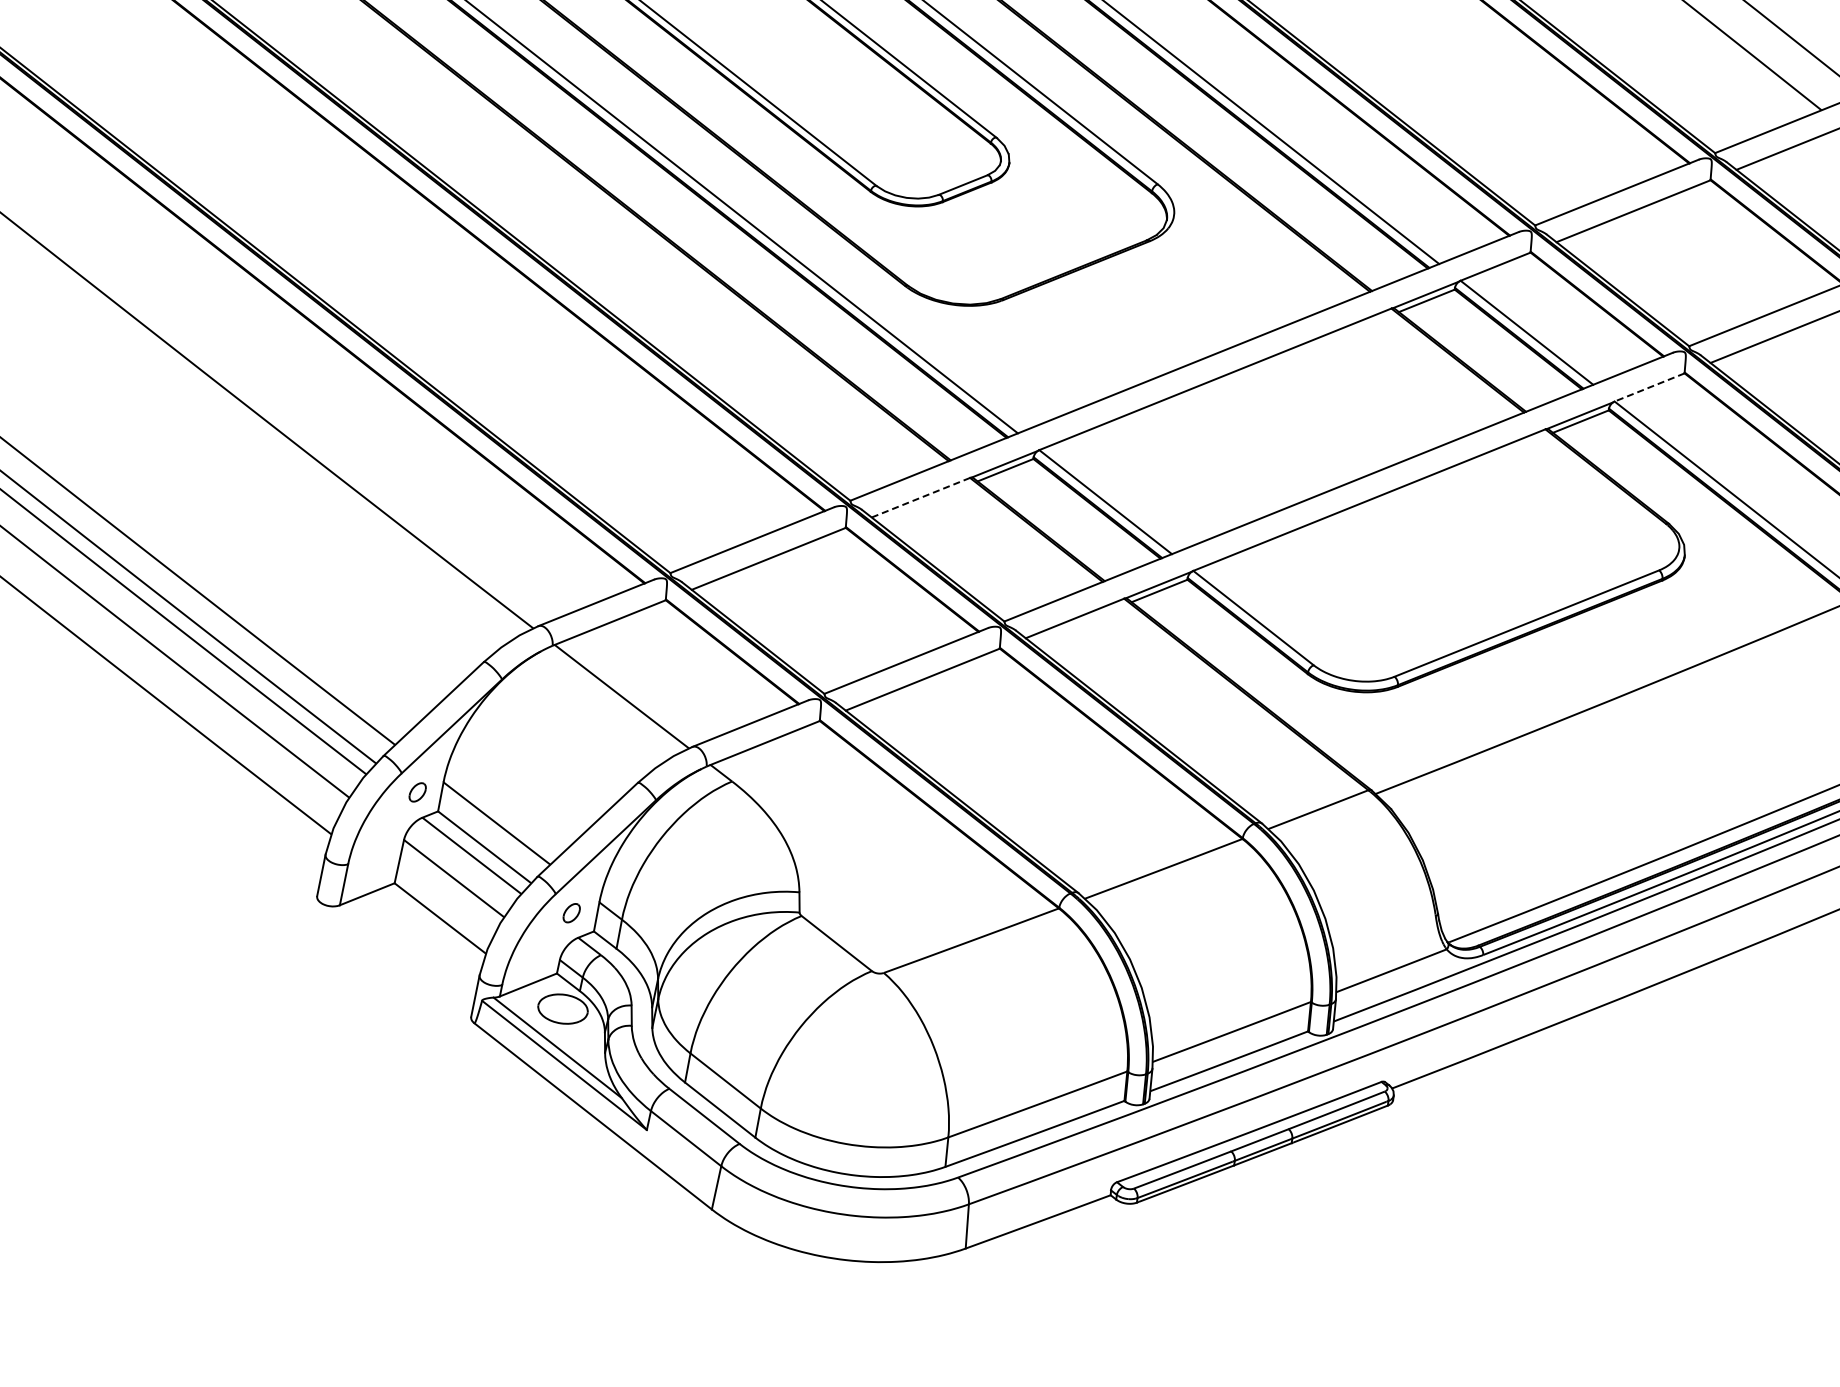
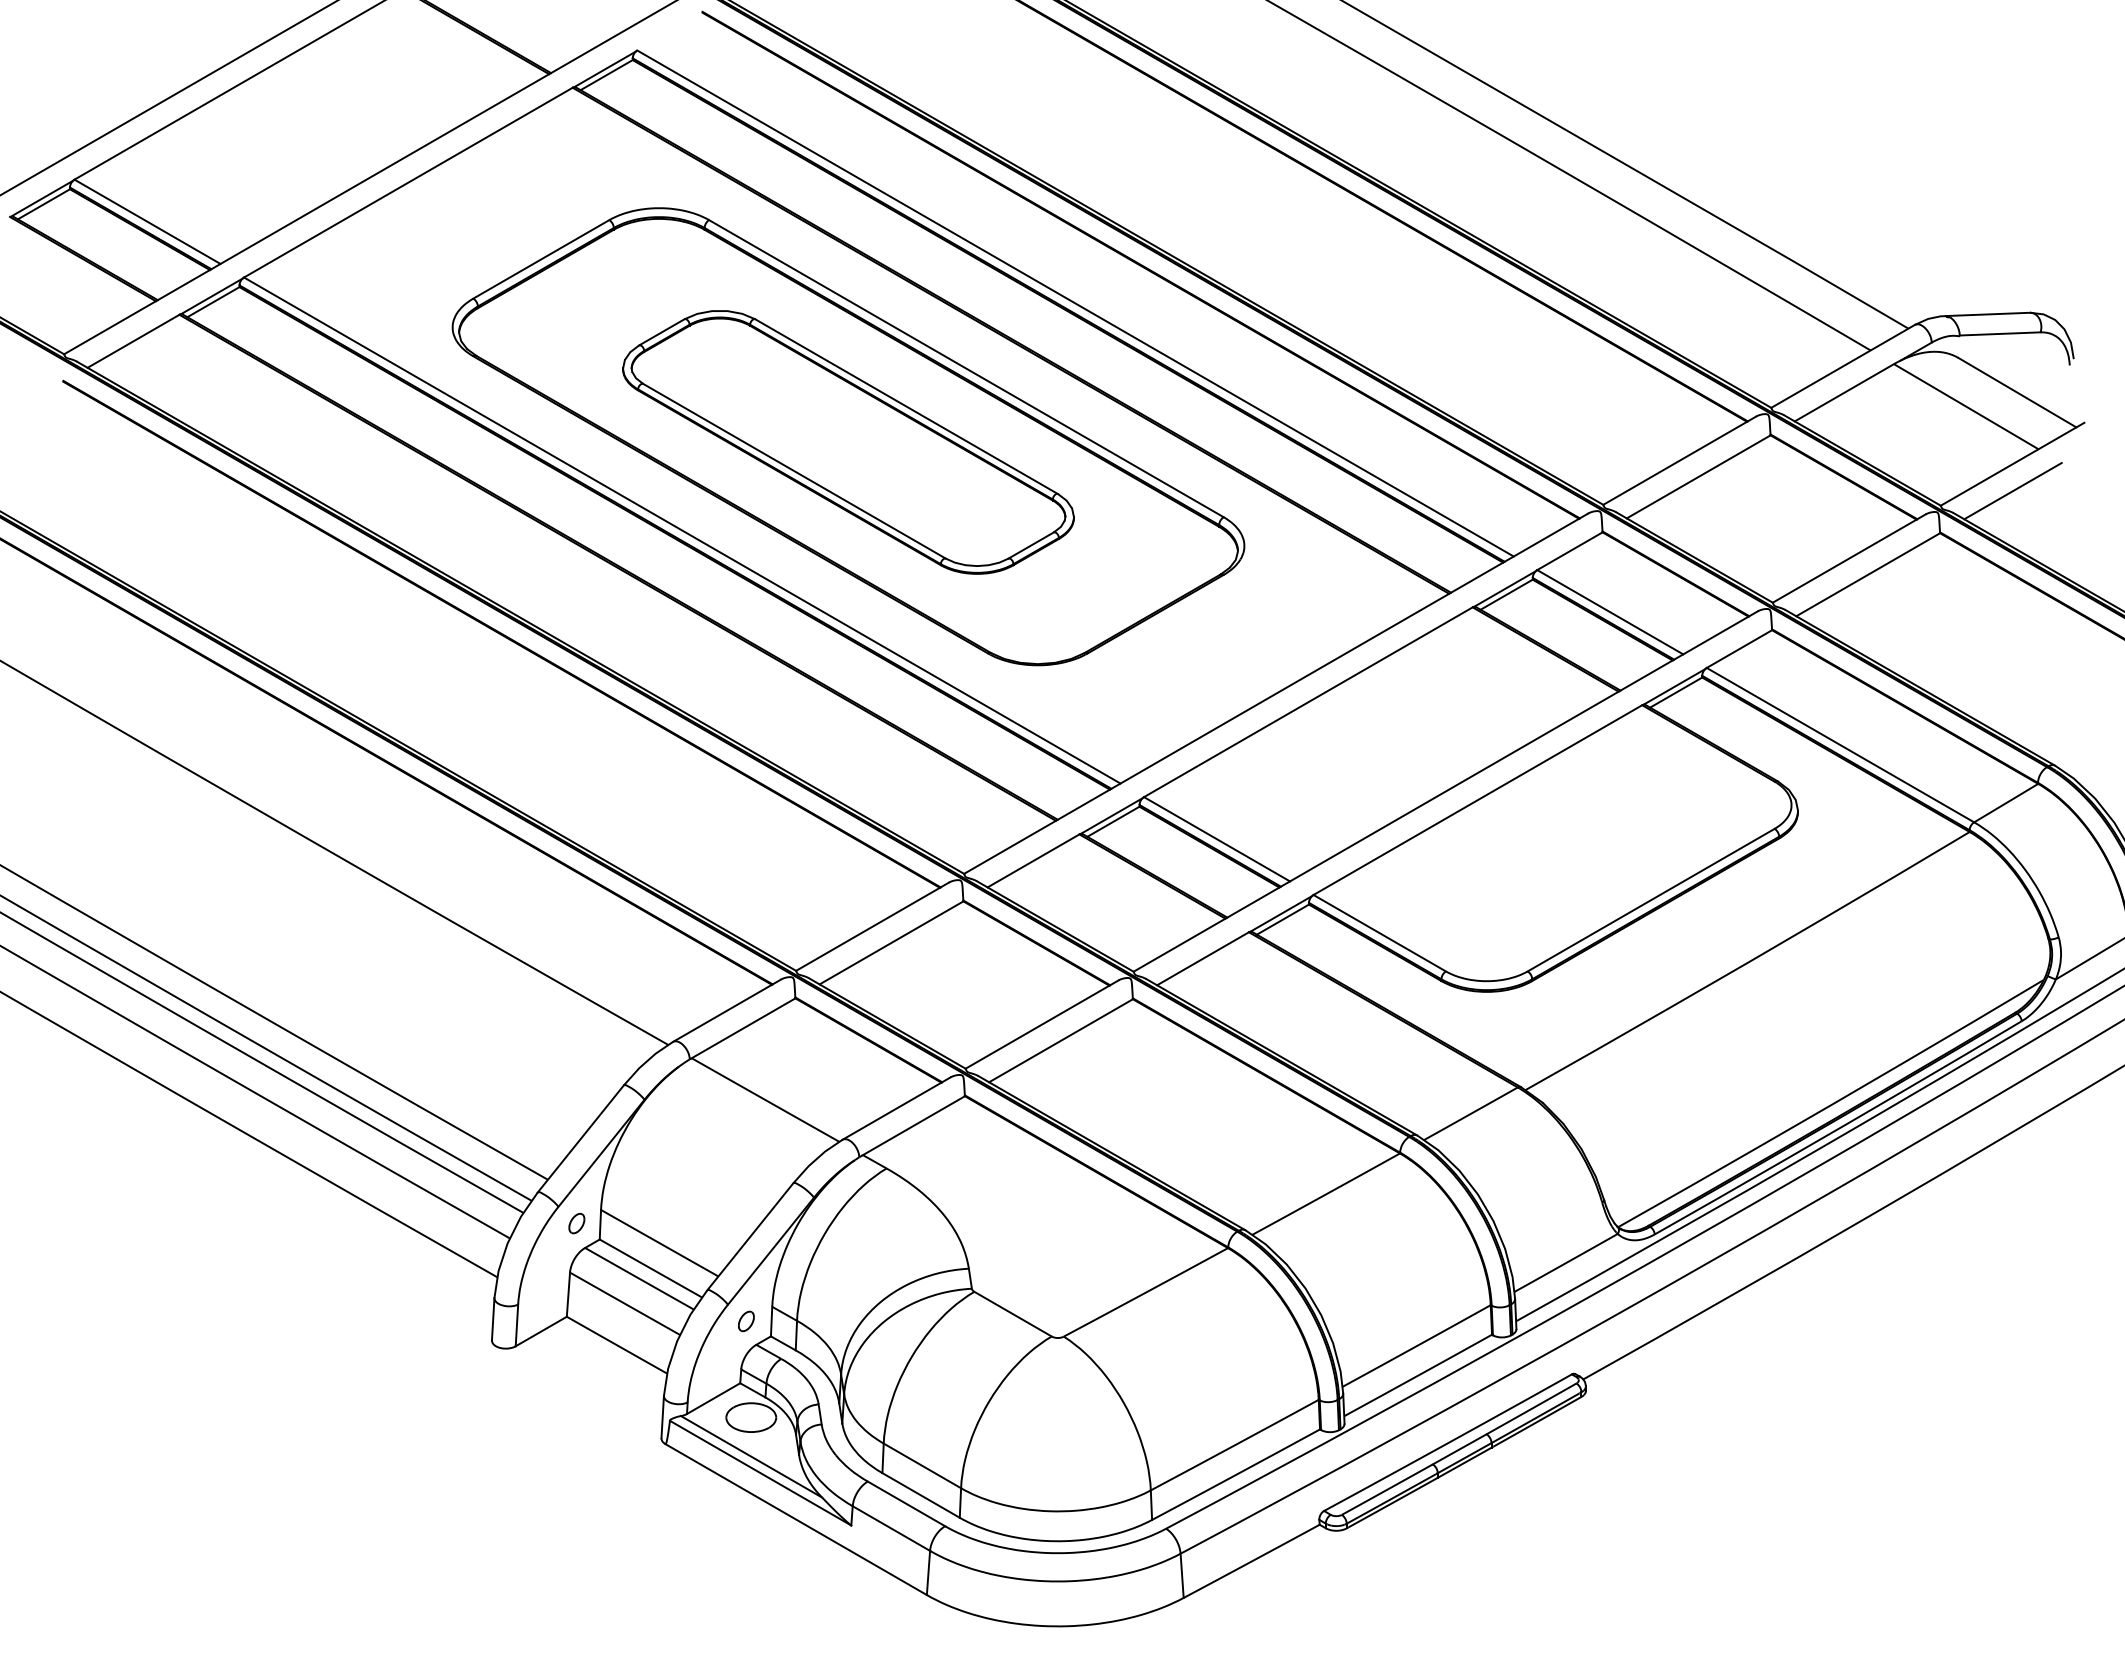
line: (1649, 387) -> (1739, 649), dashed -> solid
line: (920, 498) -> (1033, 861), dashed -> solid

